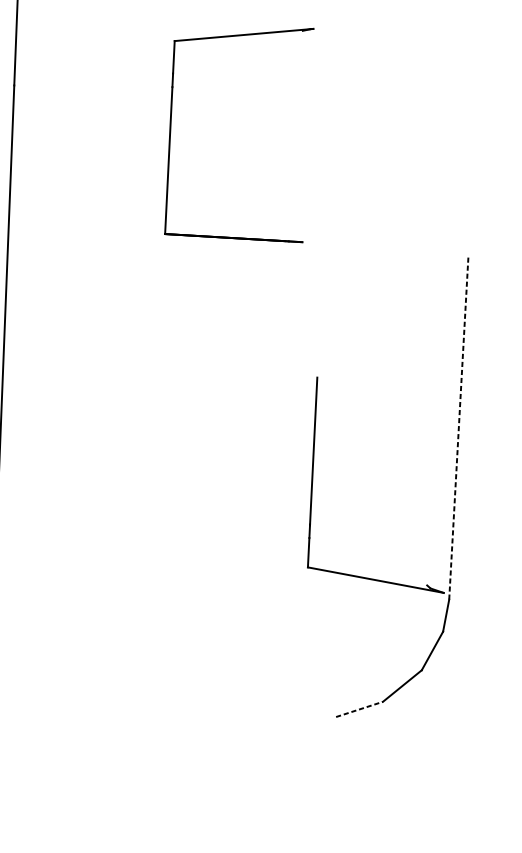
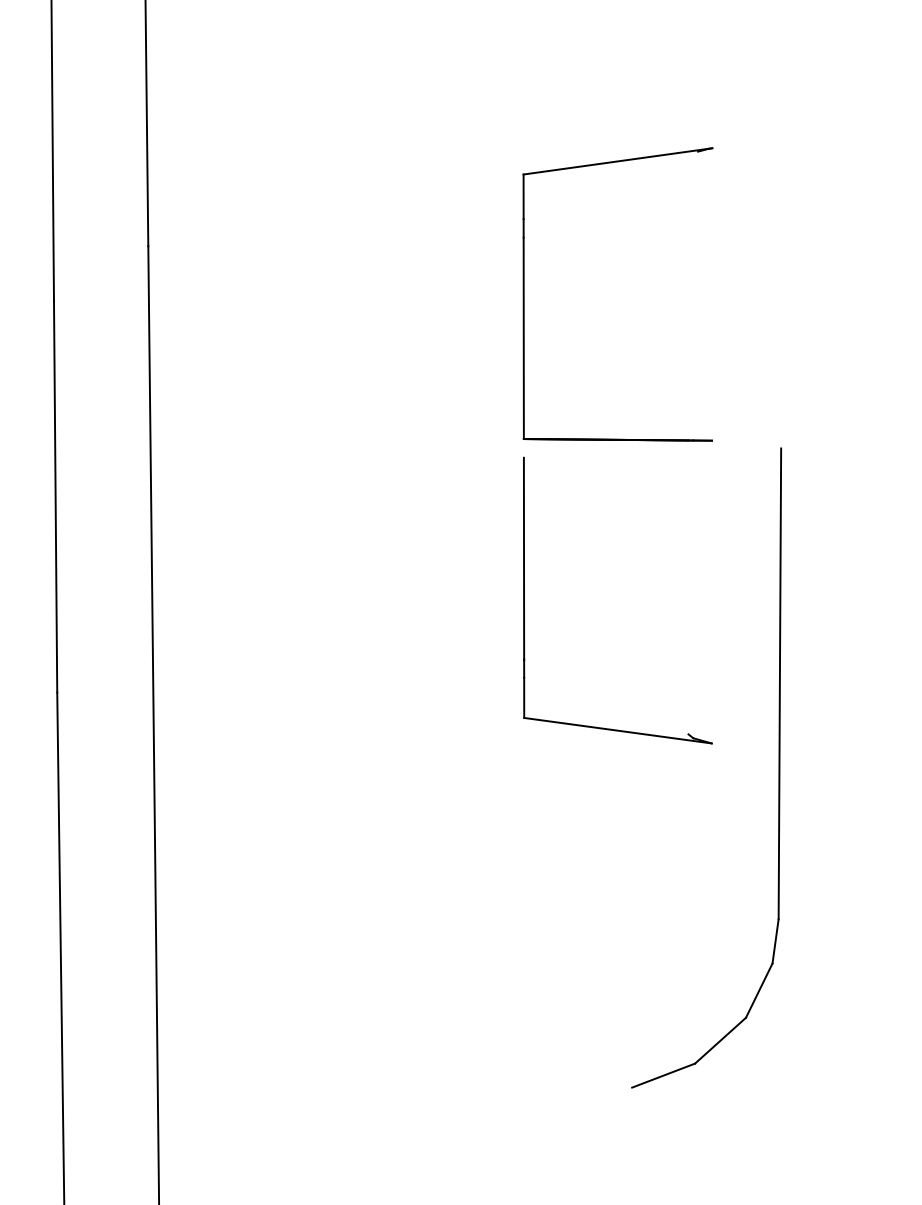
part: (170, 128) -> (524, 294), moved
line: (458, 427) -> (779, 683), dashed -> solid
part: (312, 481) -> (524, 600), moved
line: (359, 709) -> (663, 1075), dashed -> solid

